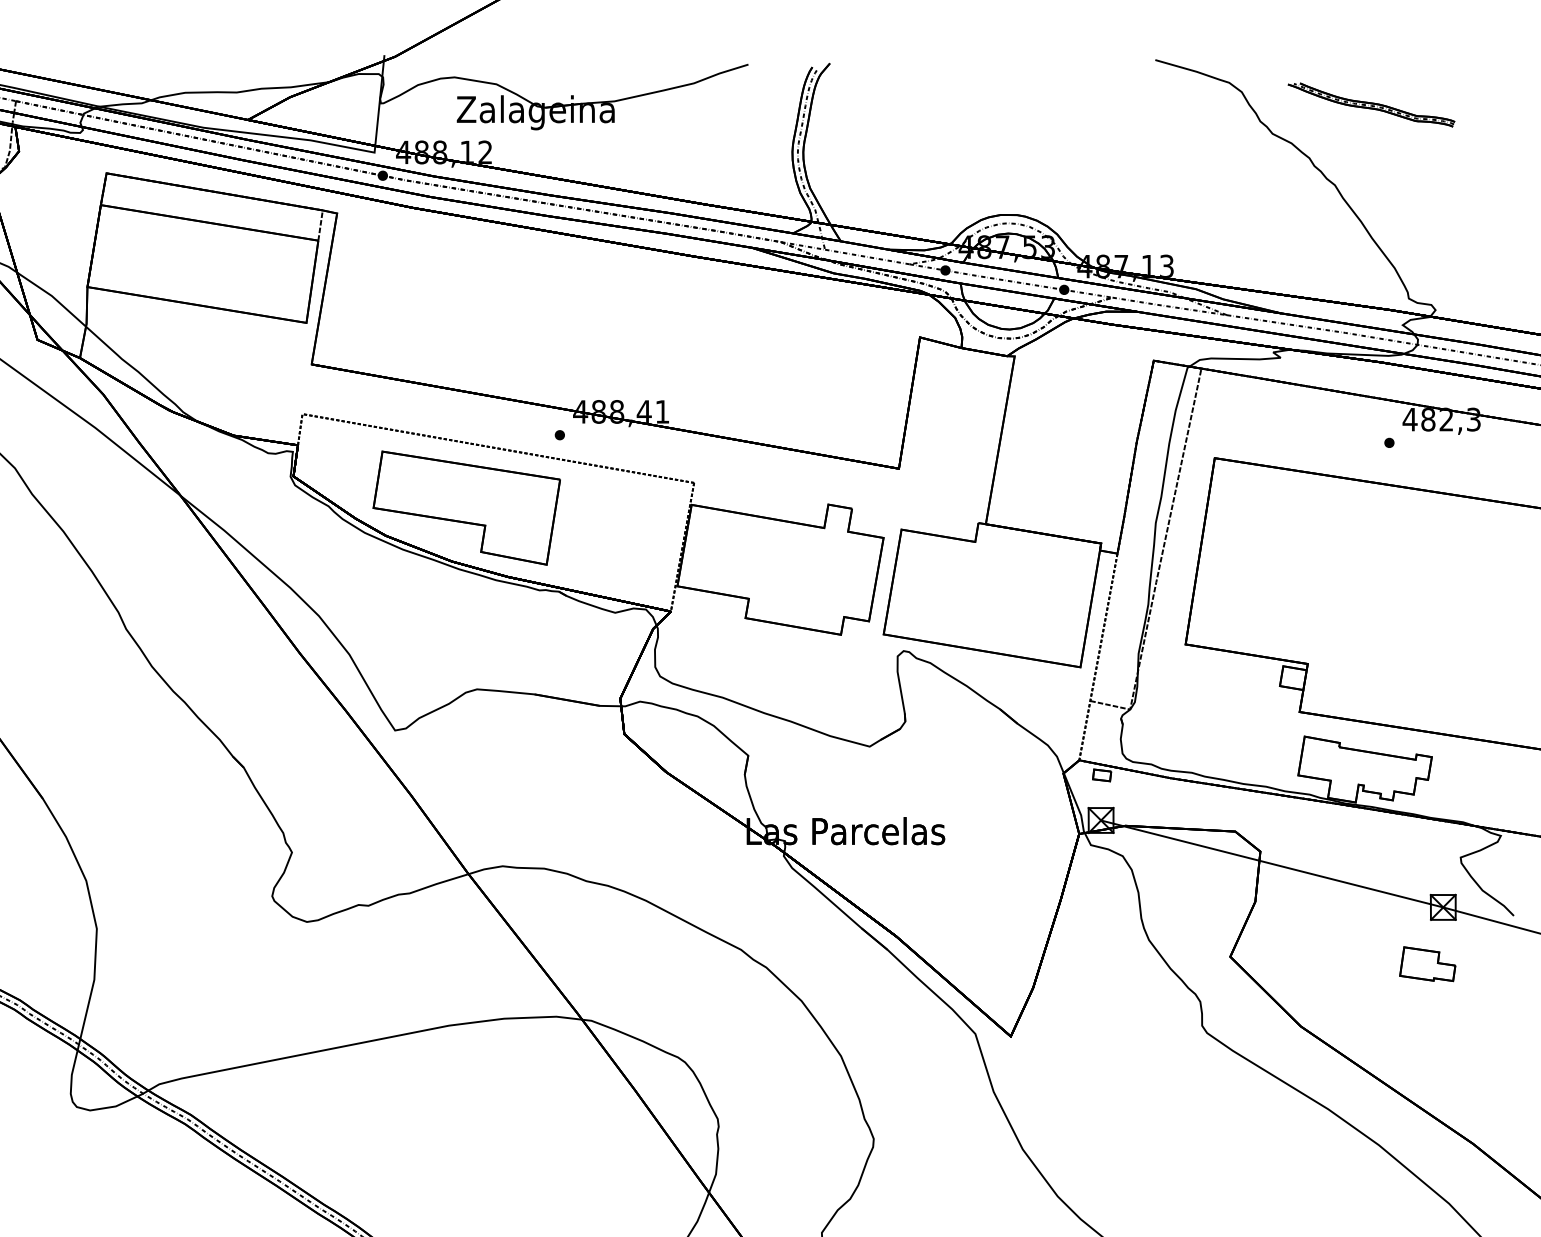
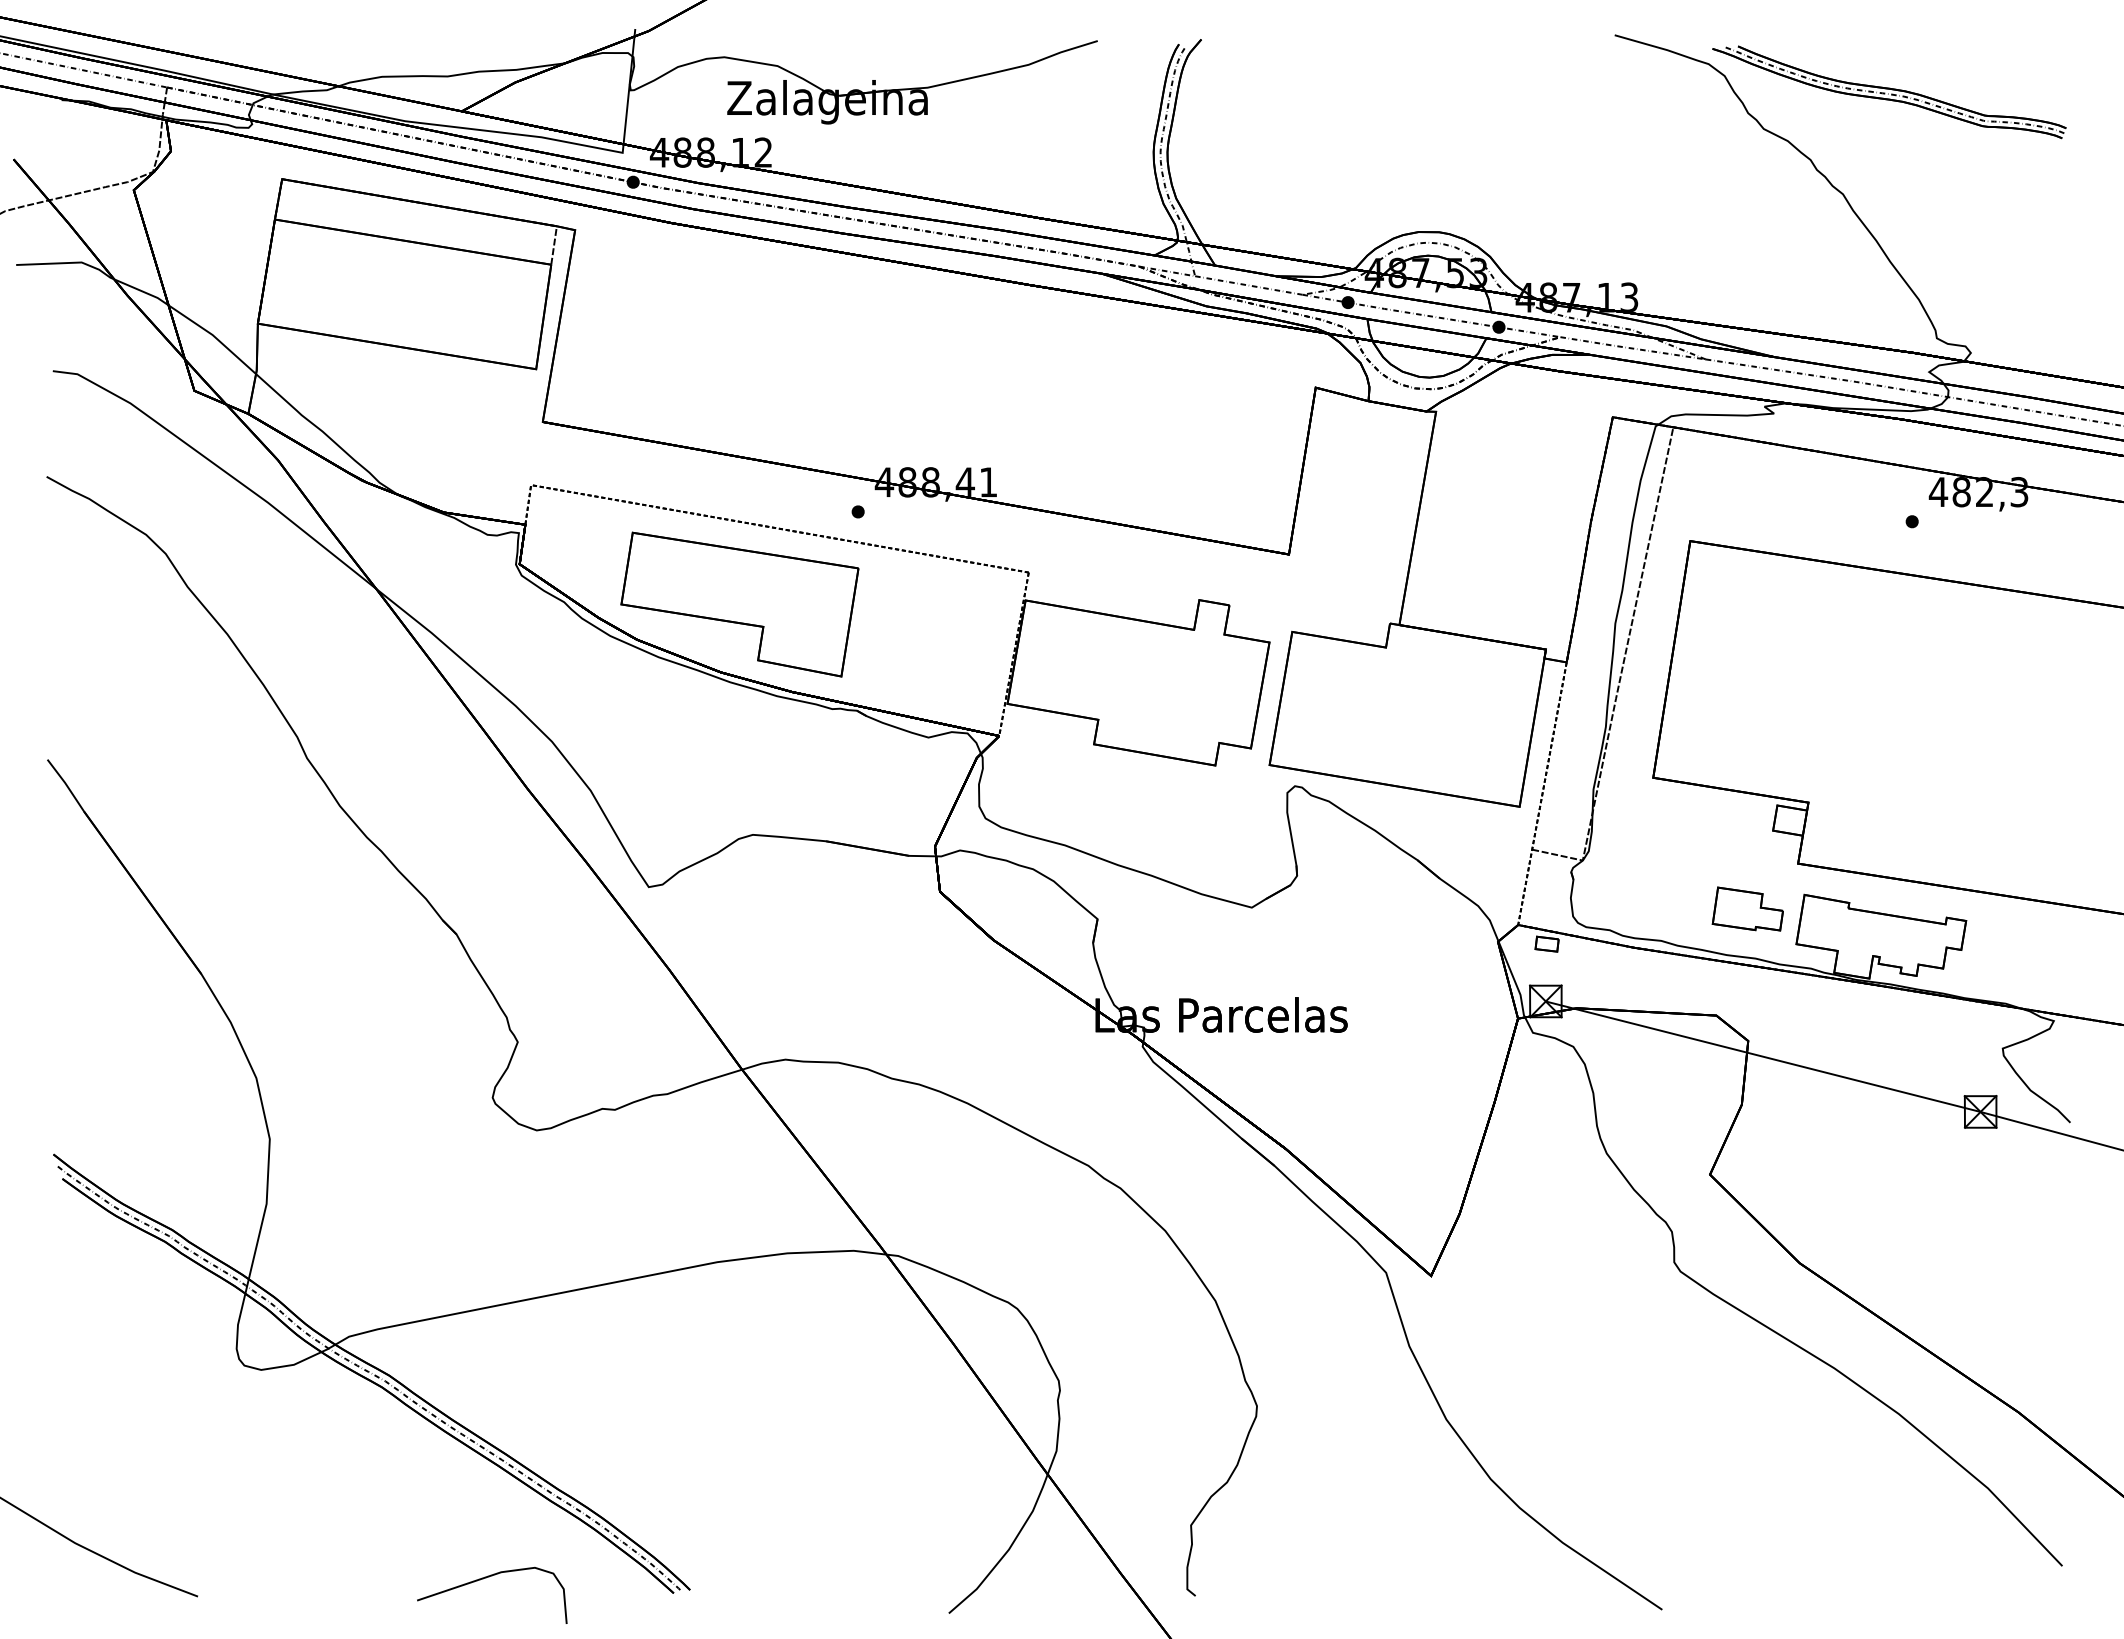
part: (1371, 105) -> (1889, 92), size x1.67
part: (1427, 963) -> (1747, 908), moved

